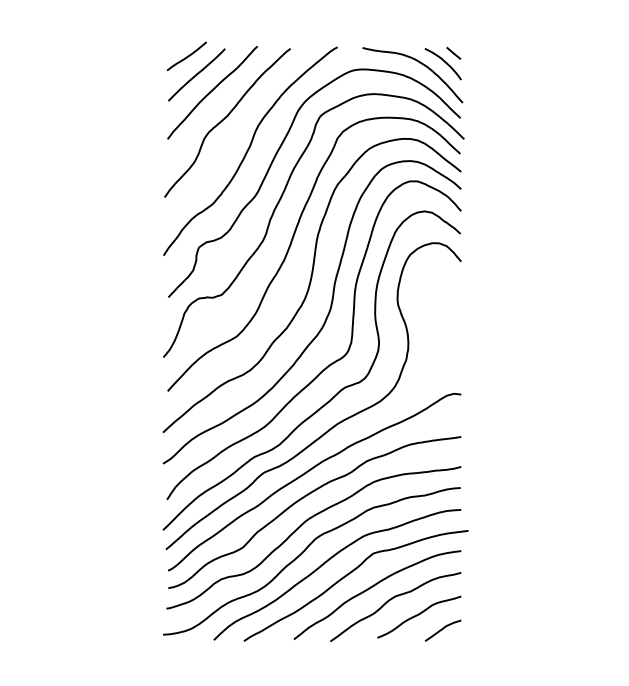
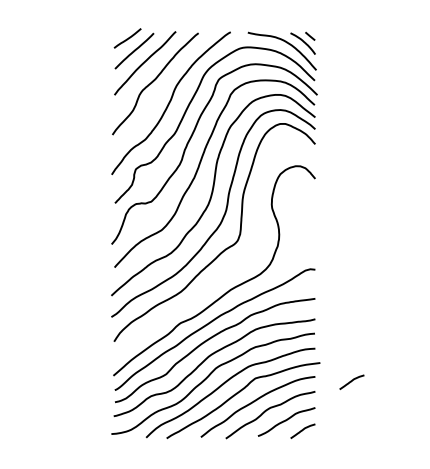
curve: (334, 394) -> (228, 269), removed
curve: (514, 557) -> (351, 381), added

